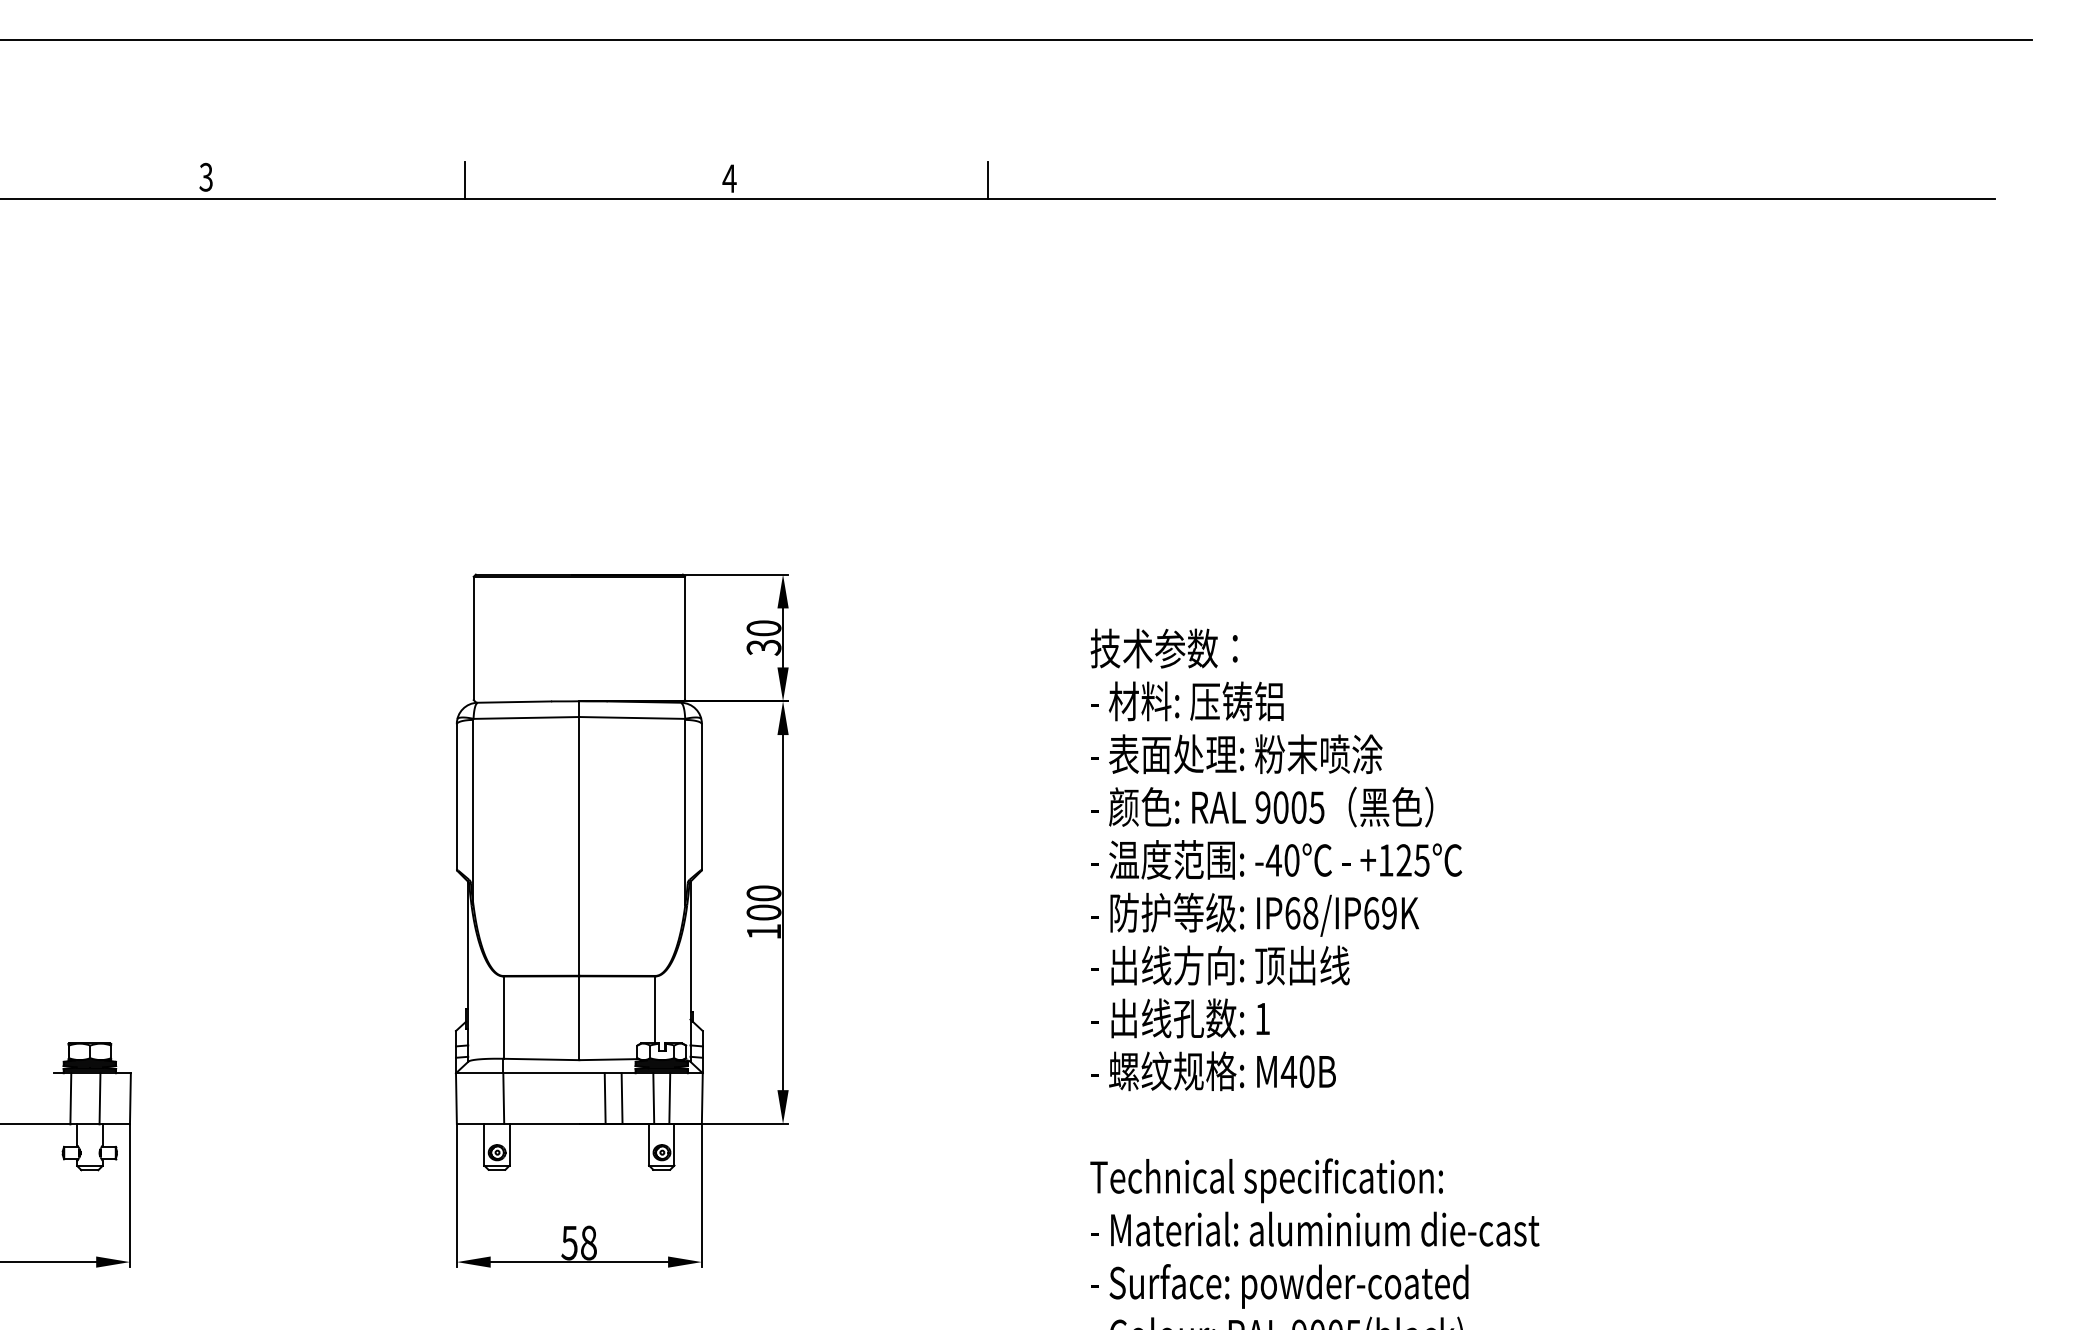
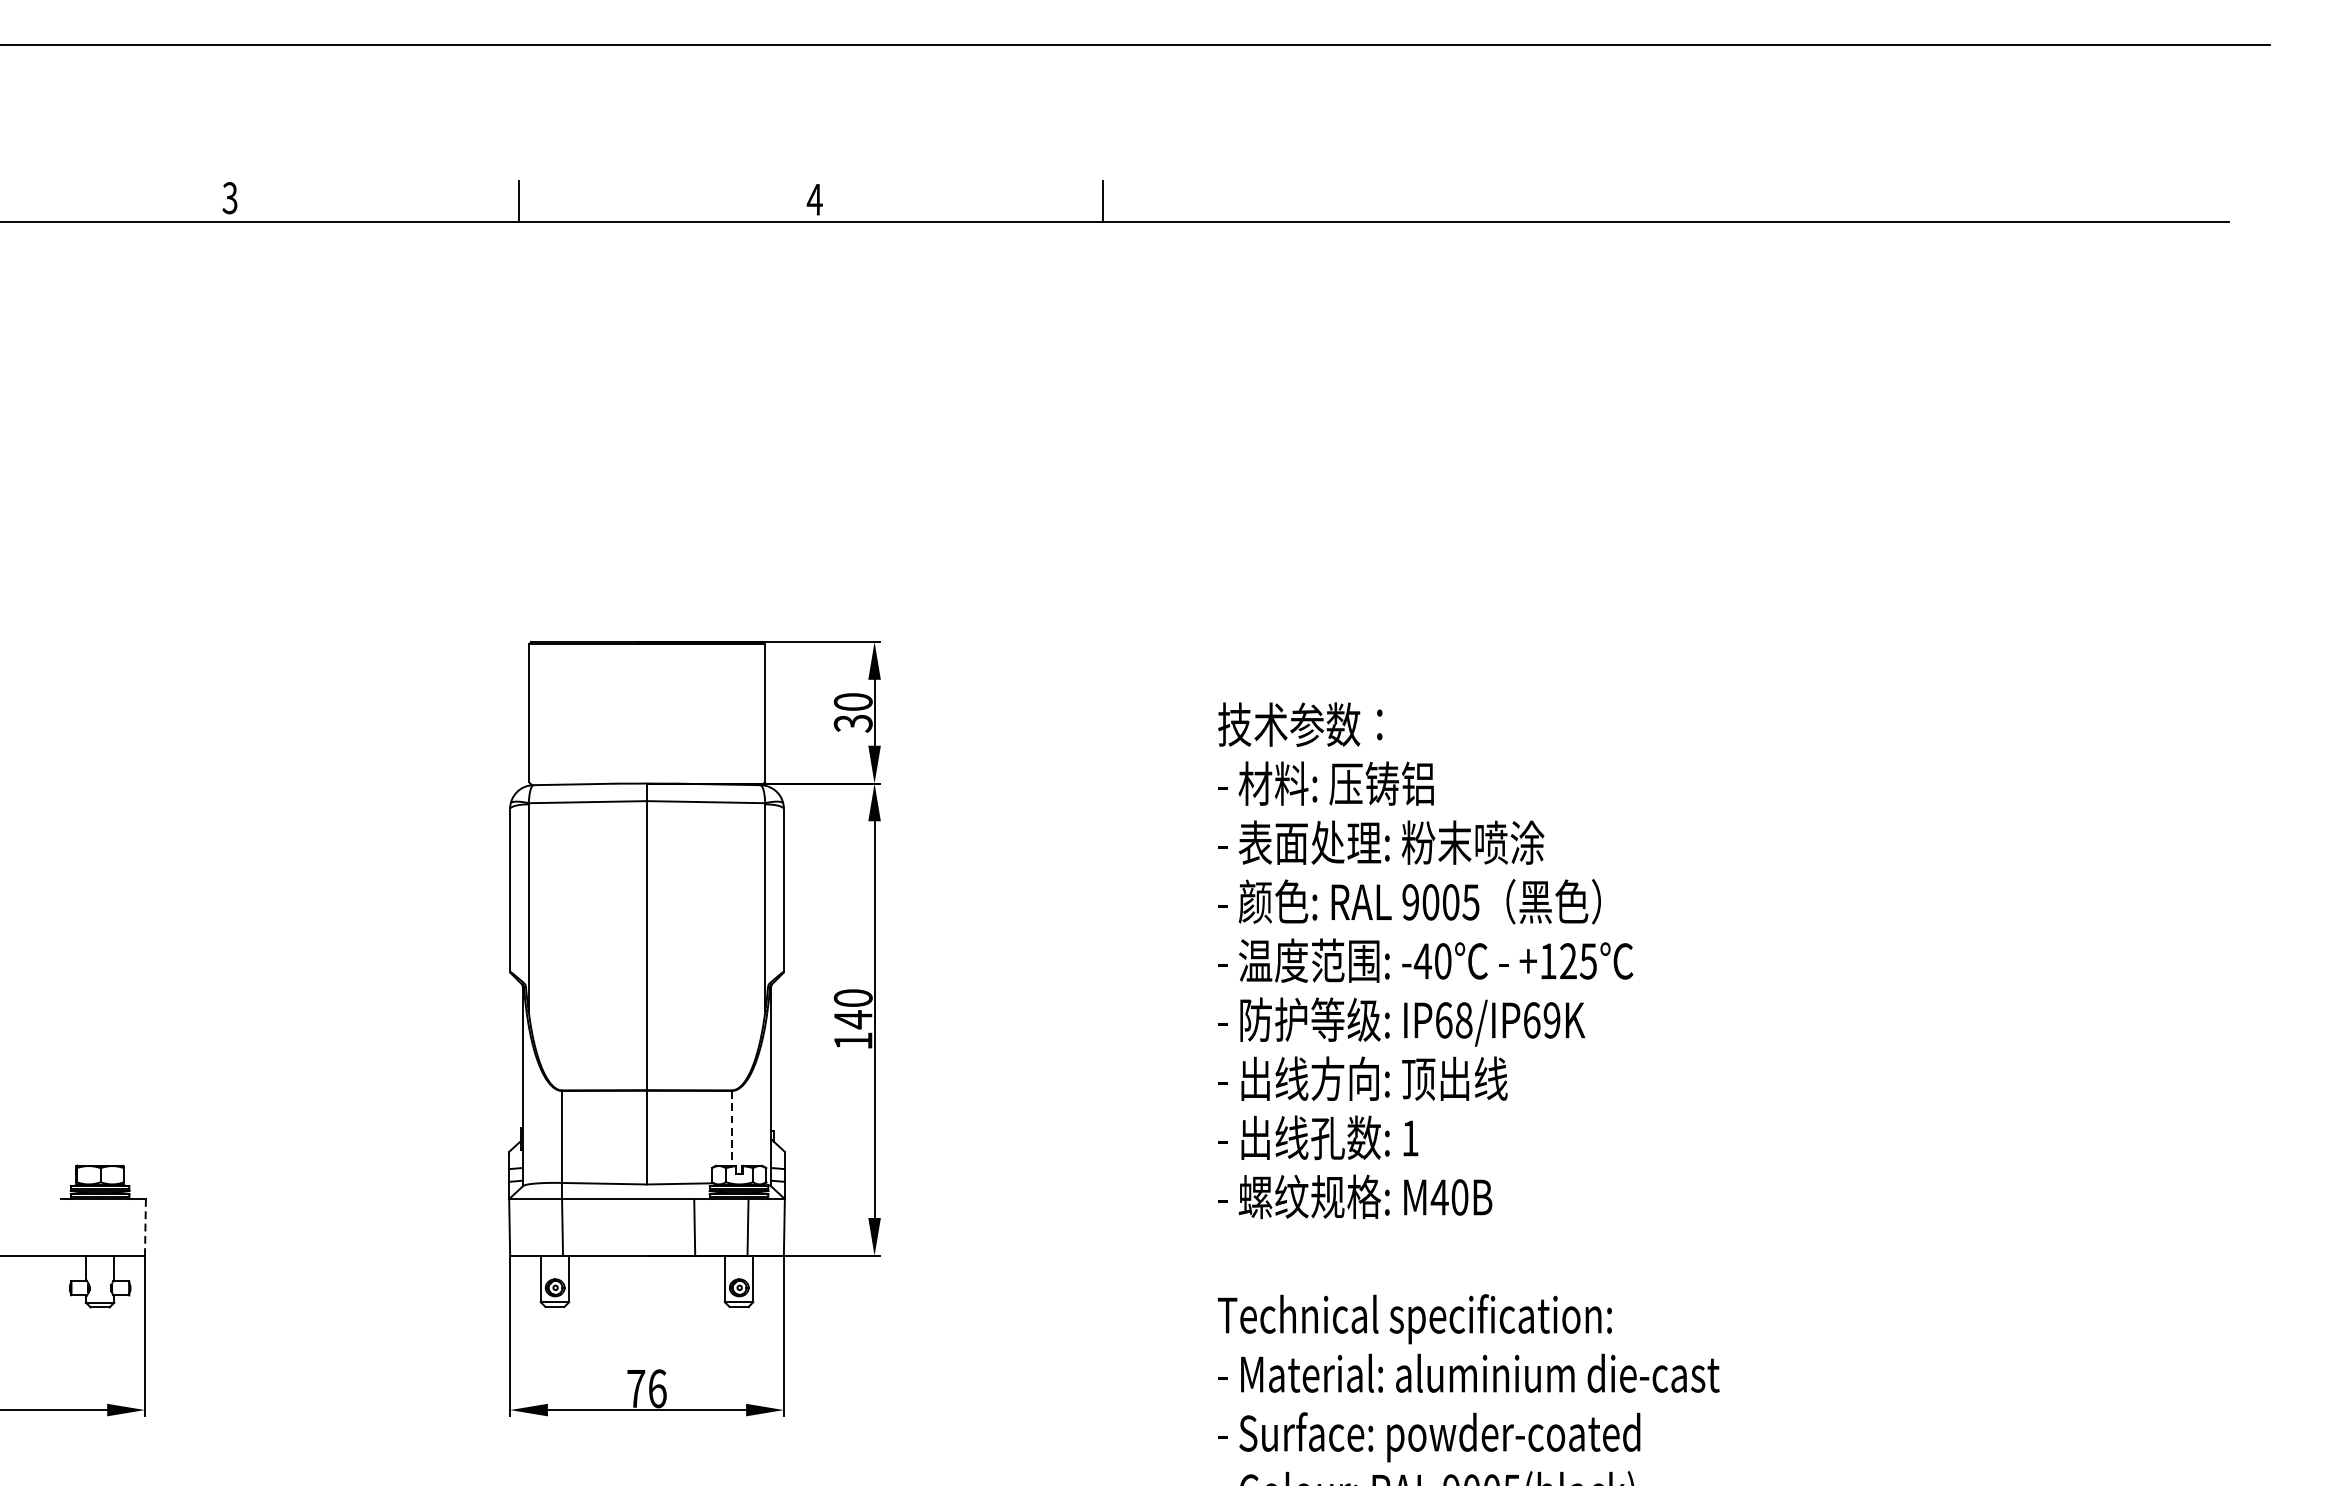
text: (763, 912) -> (852, 1019), 100 -> 140
line: (655, 1010) -> (732, 1128), solid -> dashed
line: (70, 1098) -> (78, 1227), removed
line: (99, 1098) -> (110, 1227), removed
line: (130, 1098) -> (145, 1227), solid -> dashed
line: (604, 1098) -> (675, 1227), removed
line: (653, 1098) -> (729, 1227), removed
text: (578, 1242) -> (646, 1388), 58 -> 76

